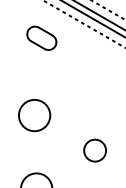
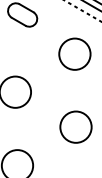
circle: (93, 77) -> (74, 54), added
circle: (94, 150) -> (75, 127), size x1.43

